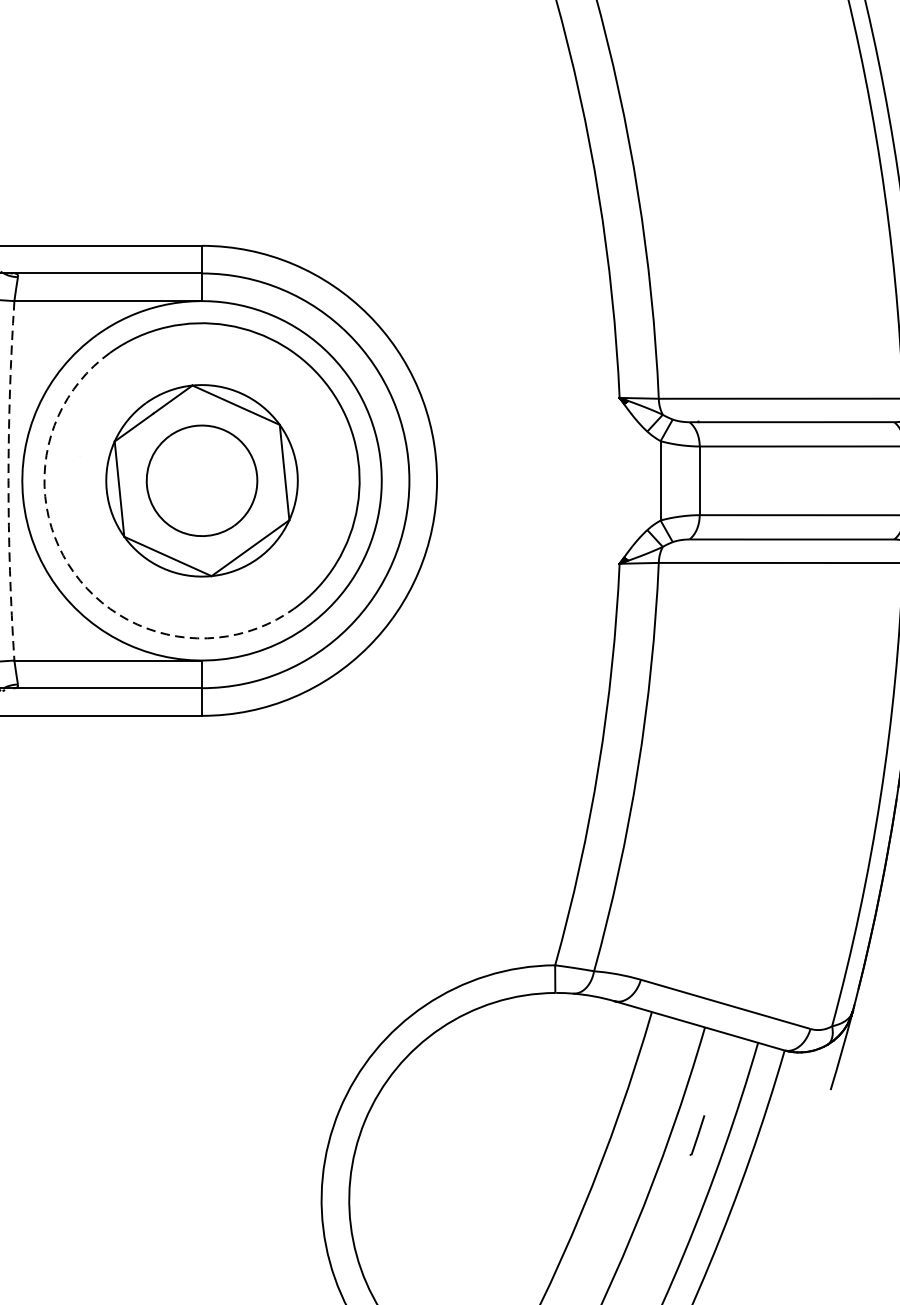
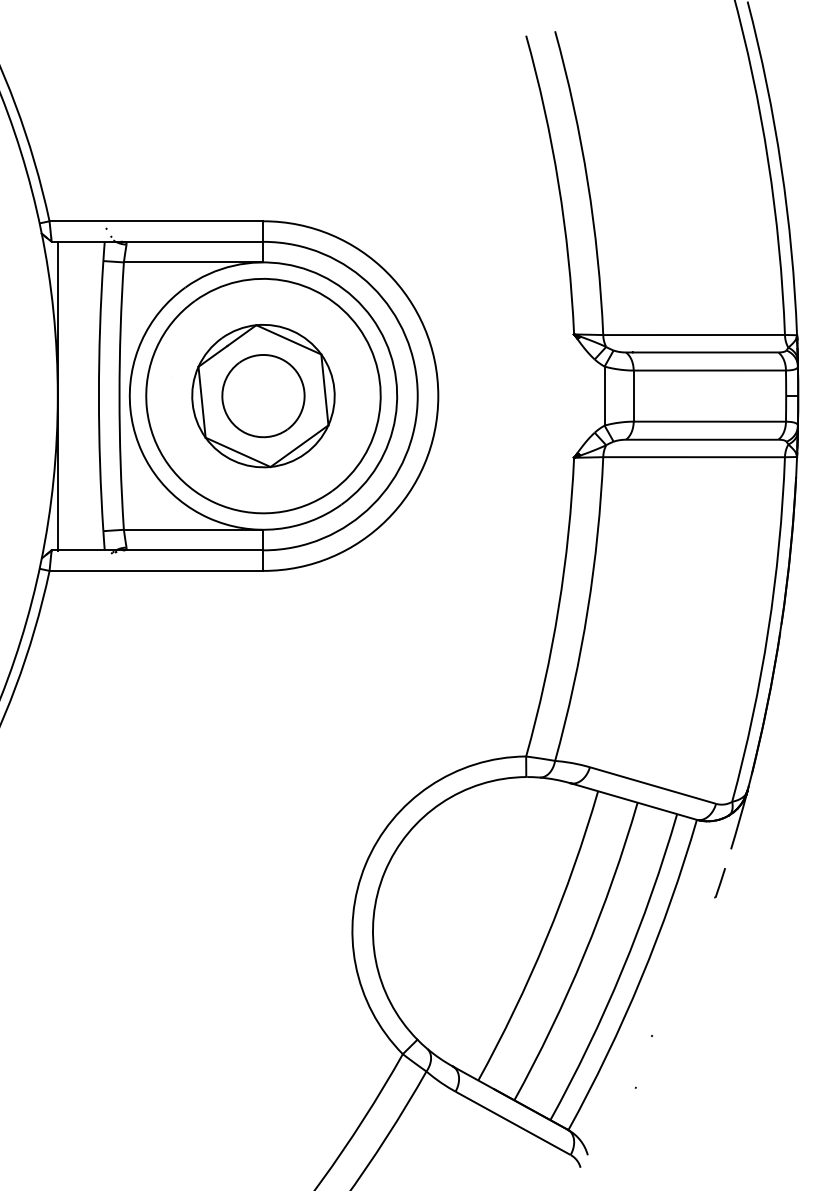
arc: (8, 481) -> (119, 396), dashed -> solid
arc: (74, 572) -> (168, 464), dashed -> solid
line: (696, 1136) -> (719, 883), moved

